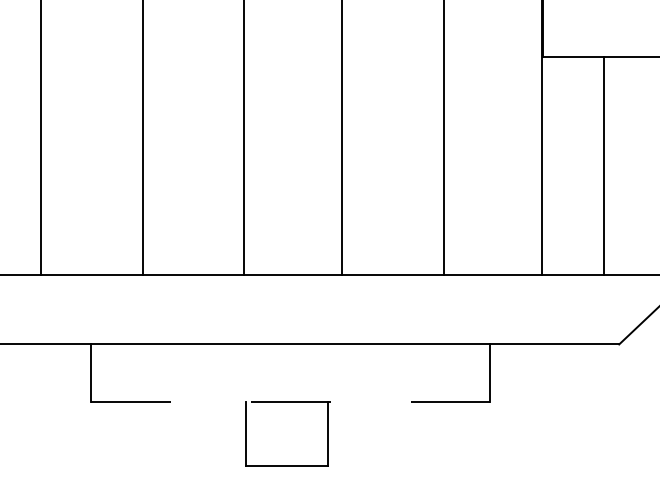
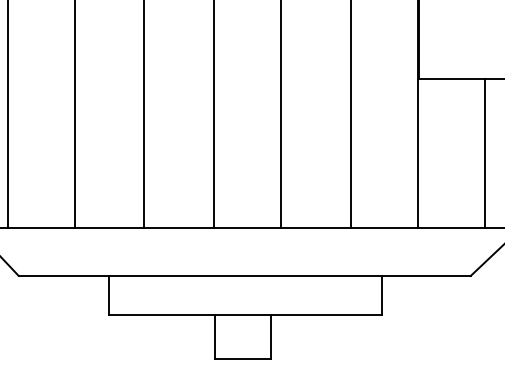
line: (604, 165) -> (484, 153), moved
line: (290, 402) -> (245, 315), dashed -> solid

